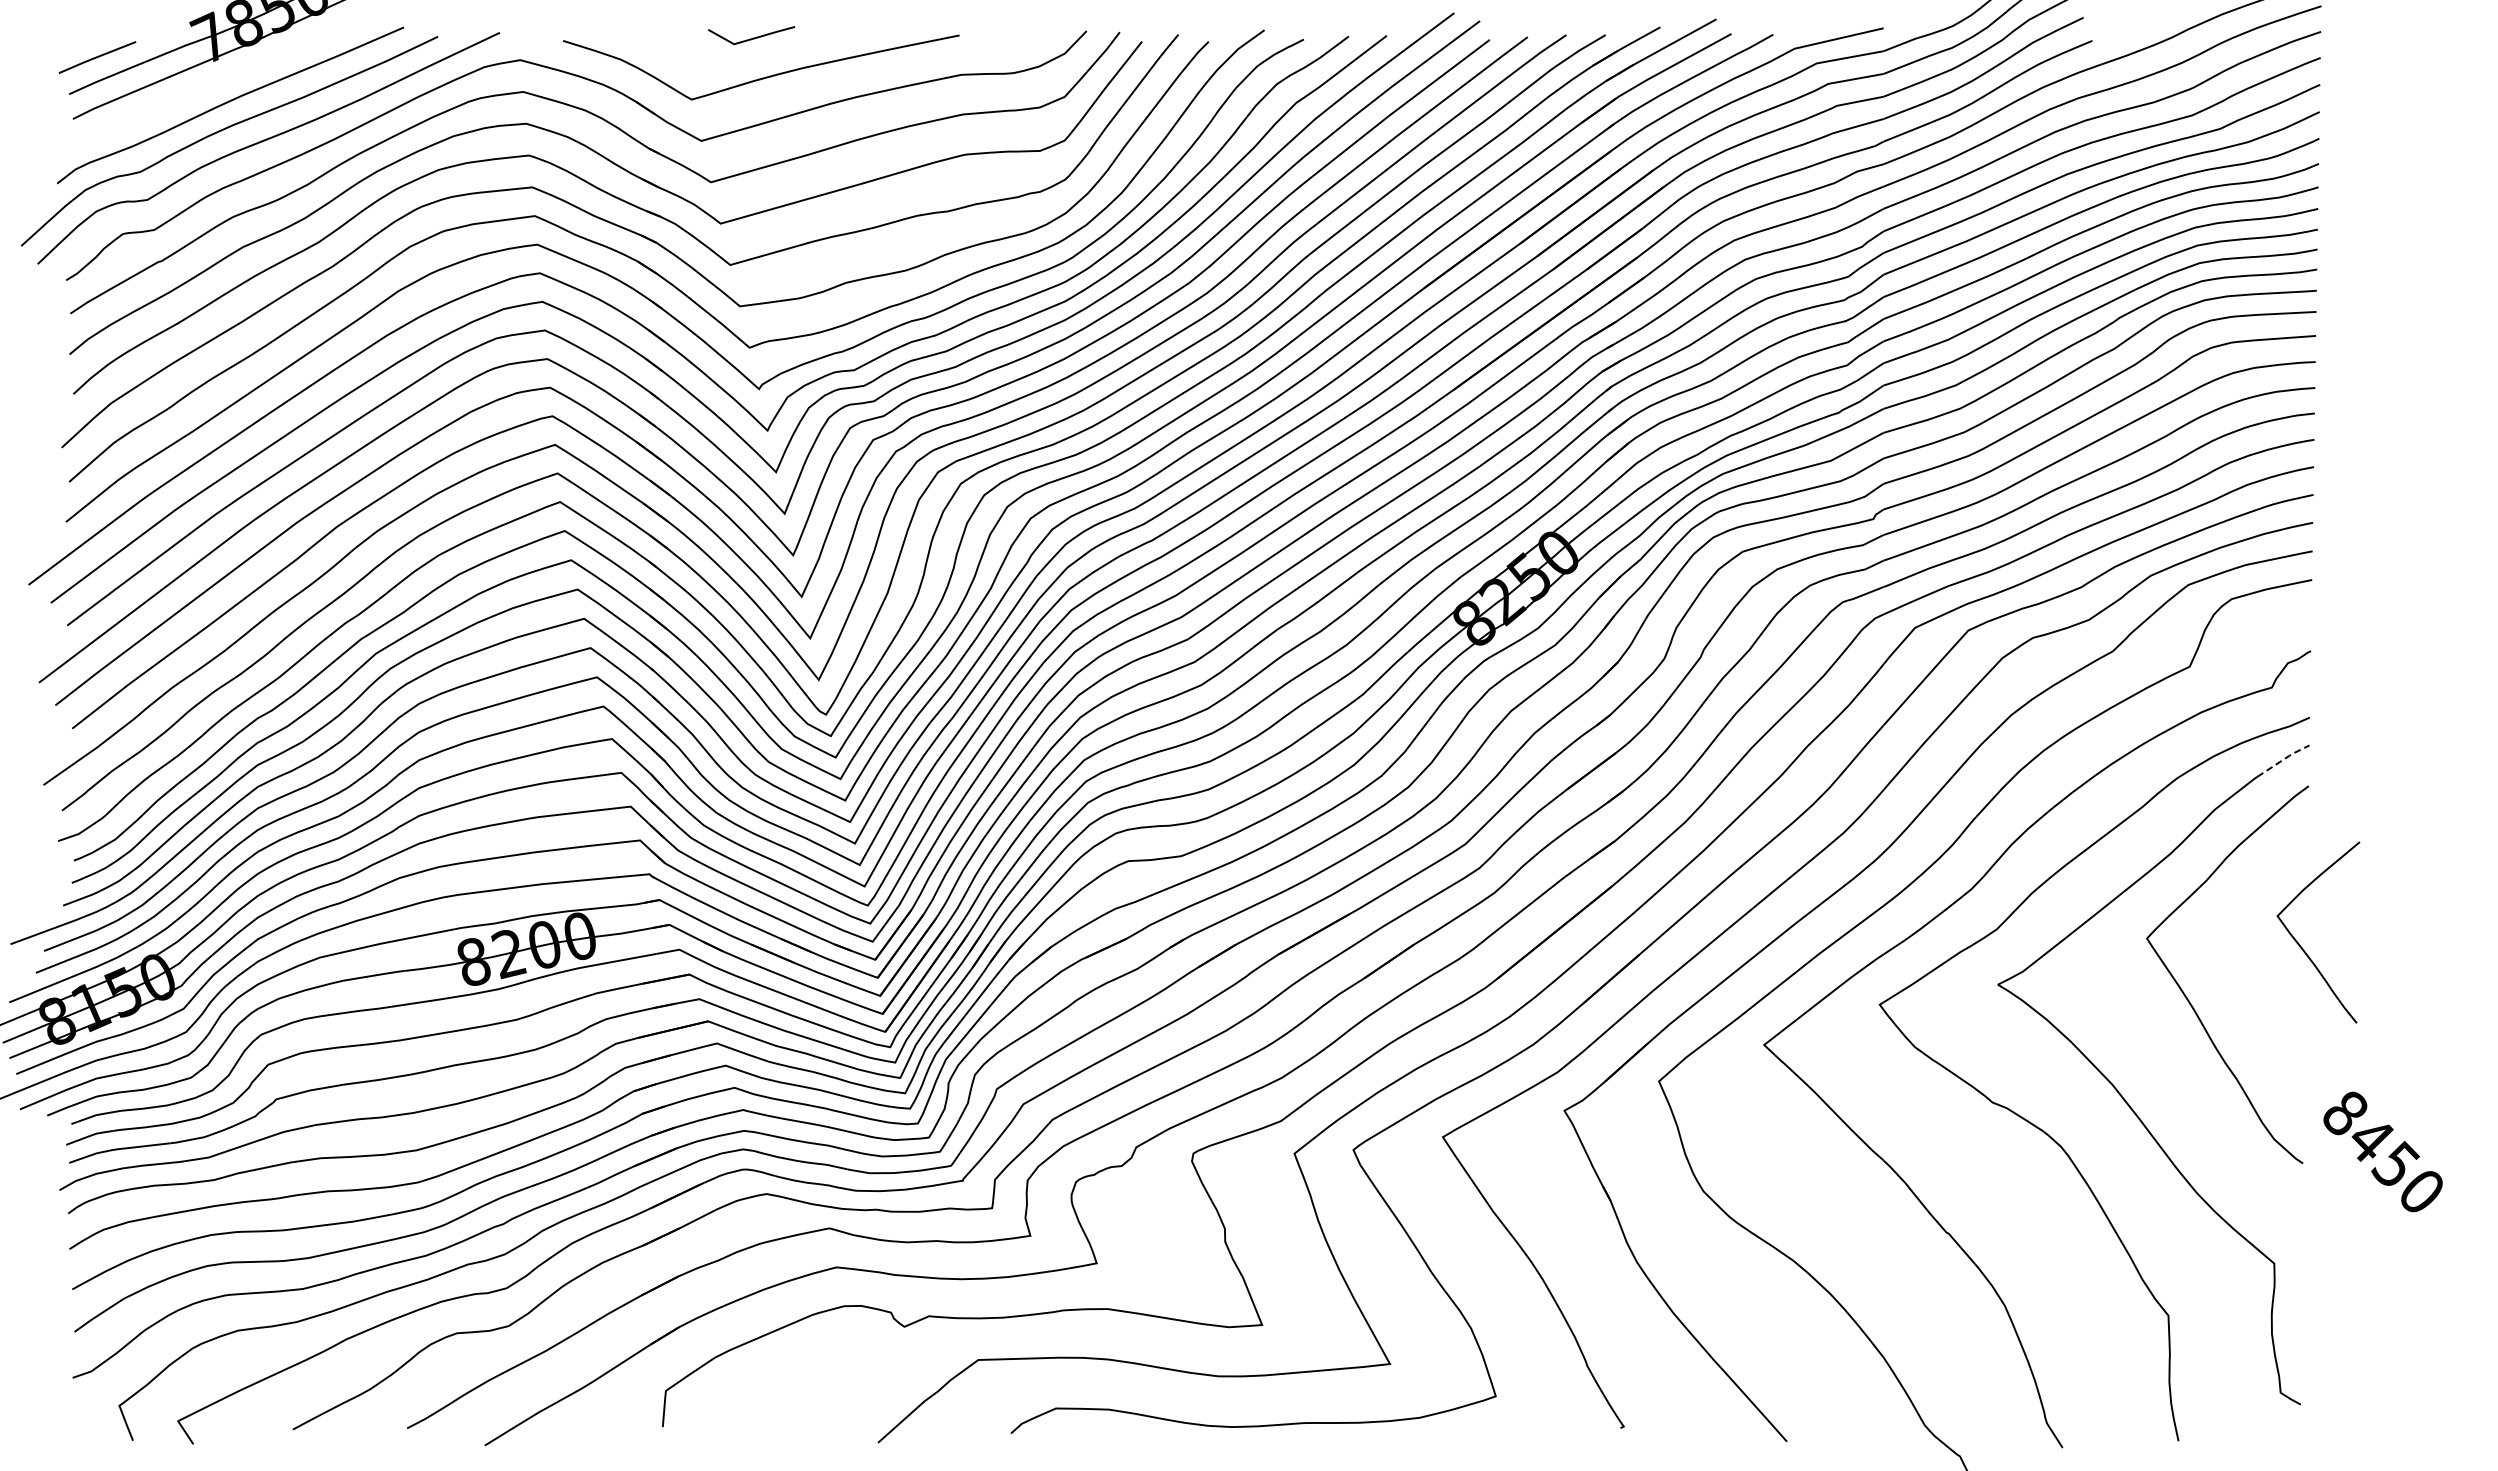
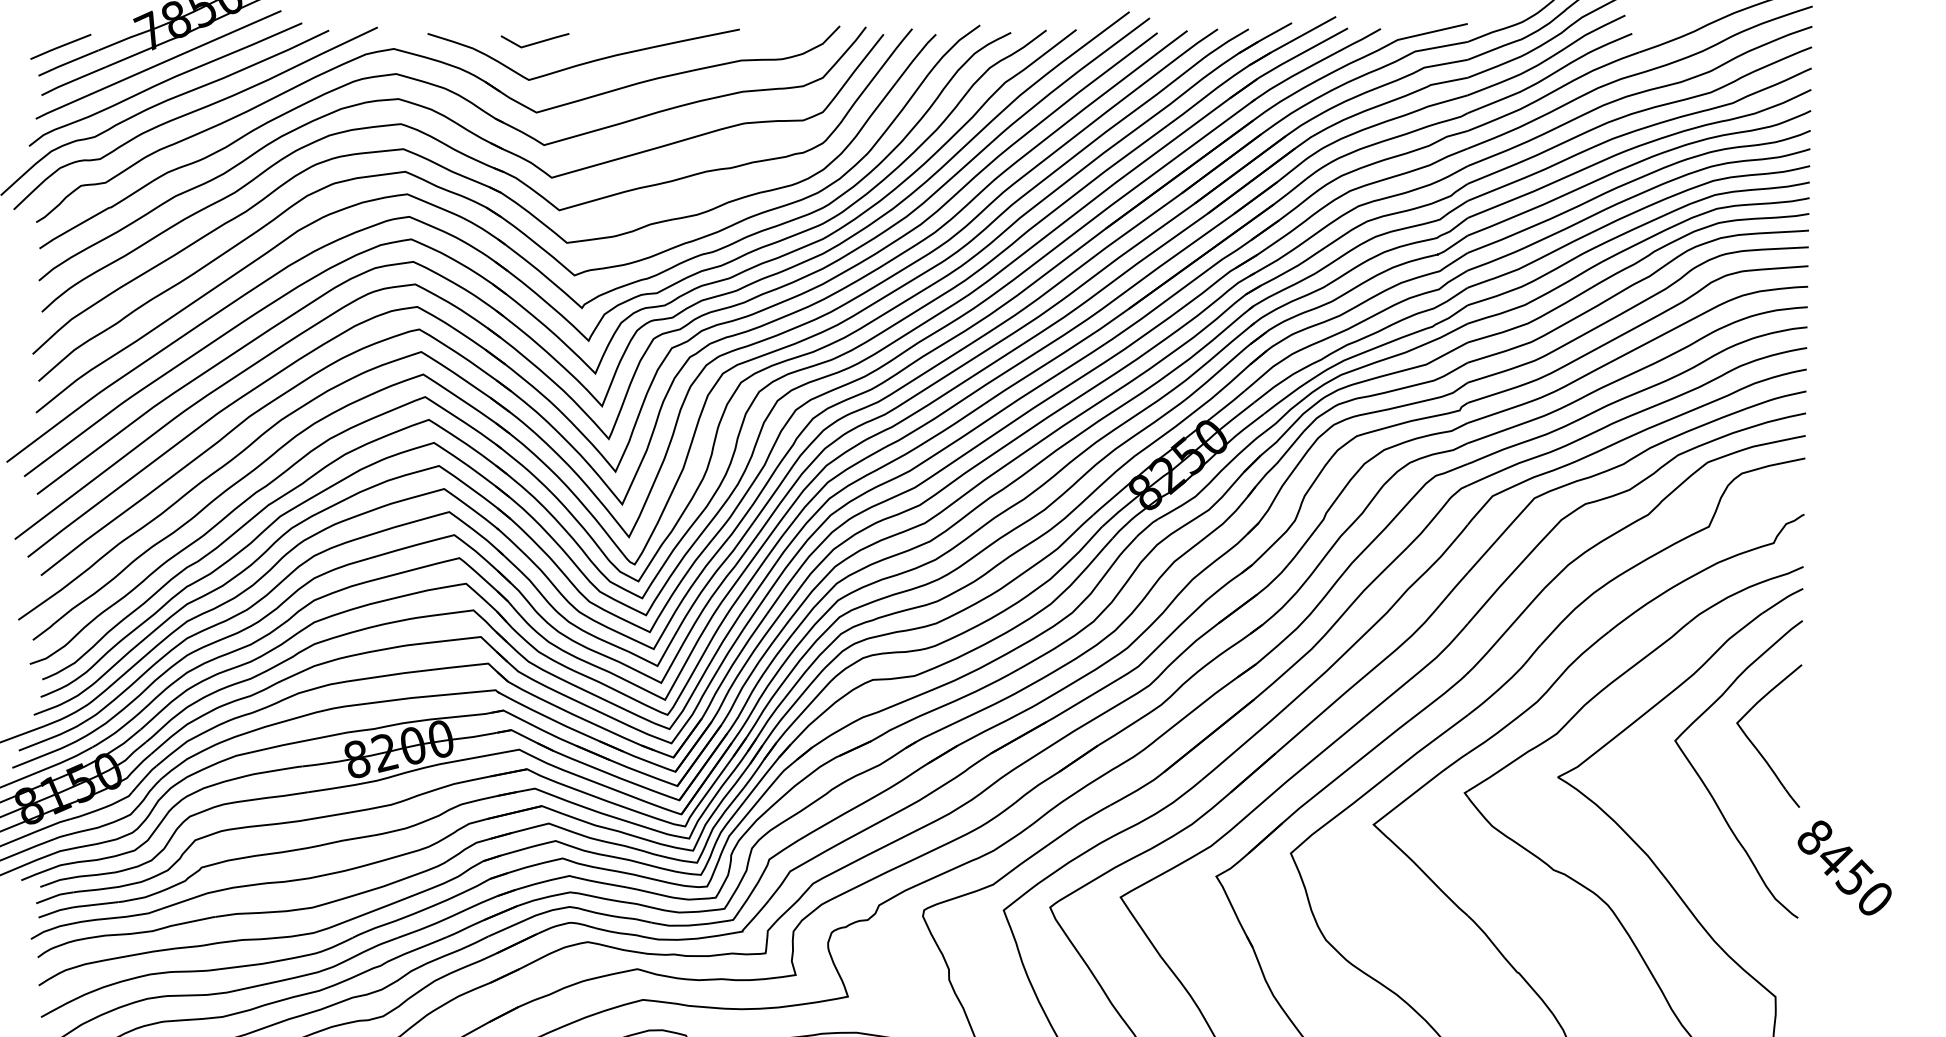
curve: (753, 37) -> (536, 42), moved
line: (221, 80) -> (158, 64), added
line: (2284, 759) -> (1783, 599), dashed -> solid
part: (2302, 947) -> (1756, 747), moved
text: (2382, 1151) -> (1844, 867), moved

